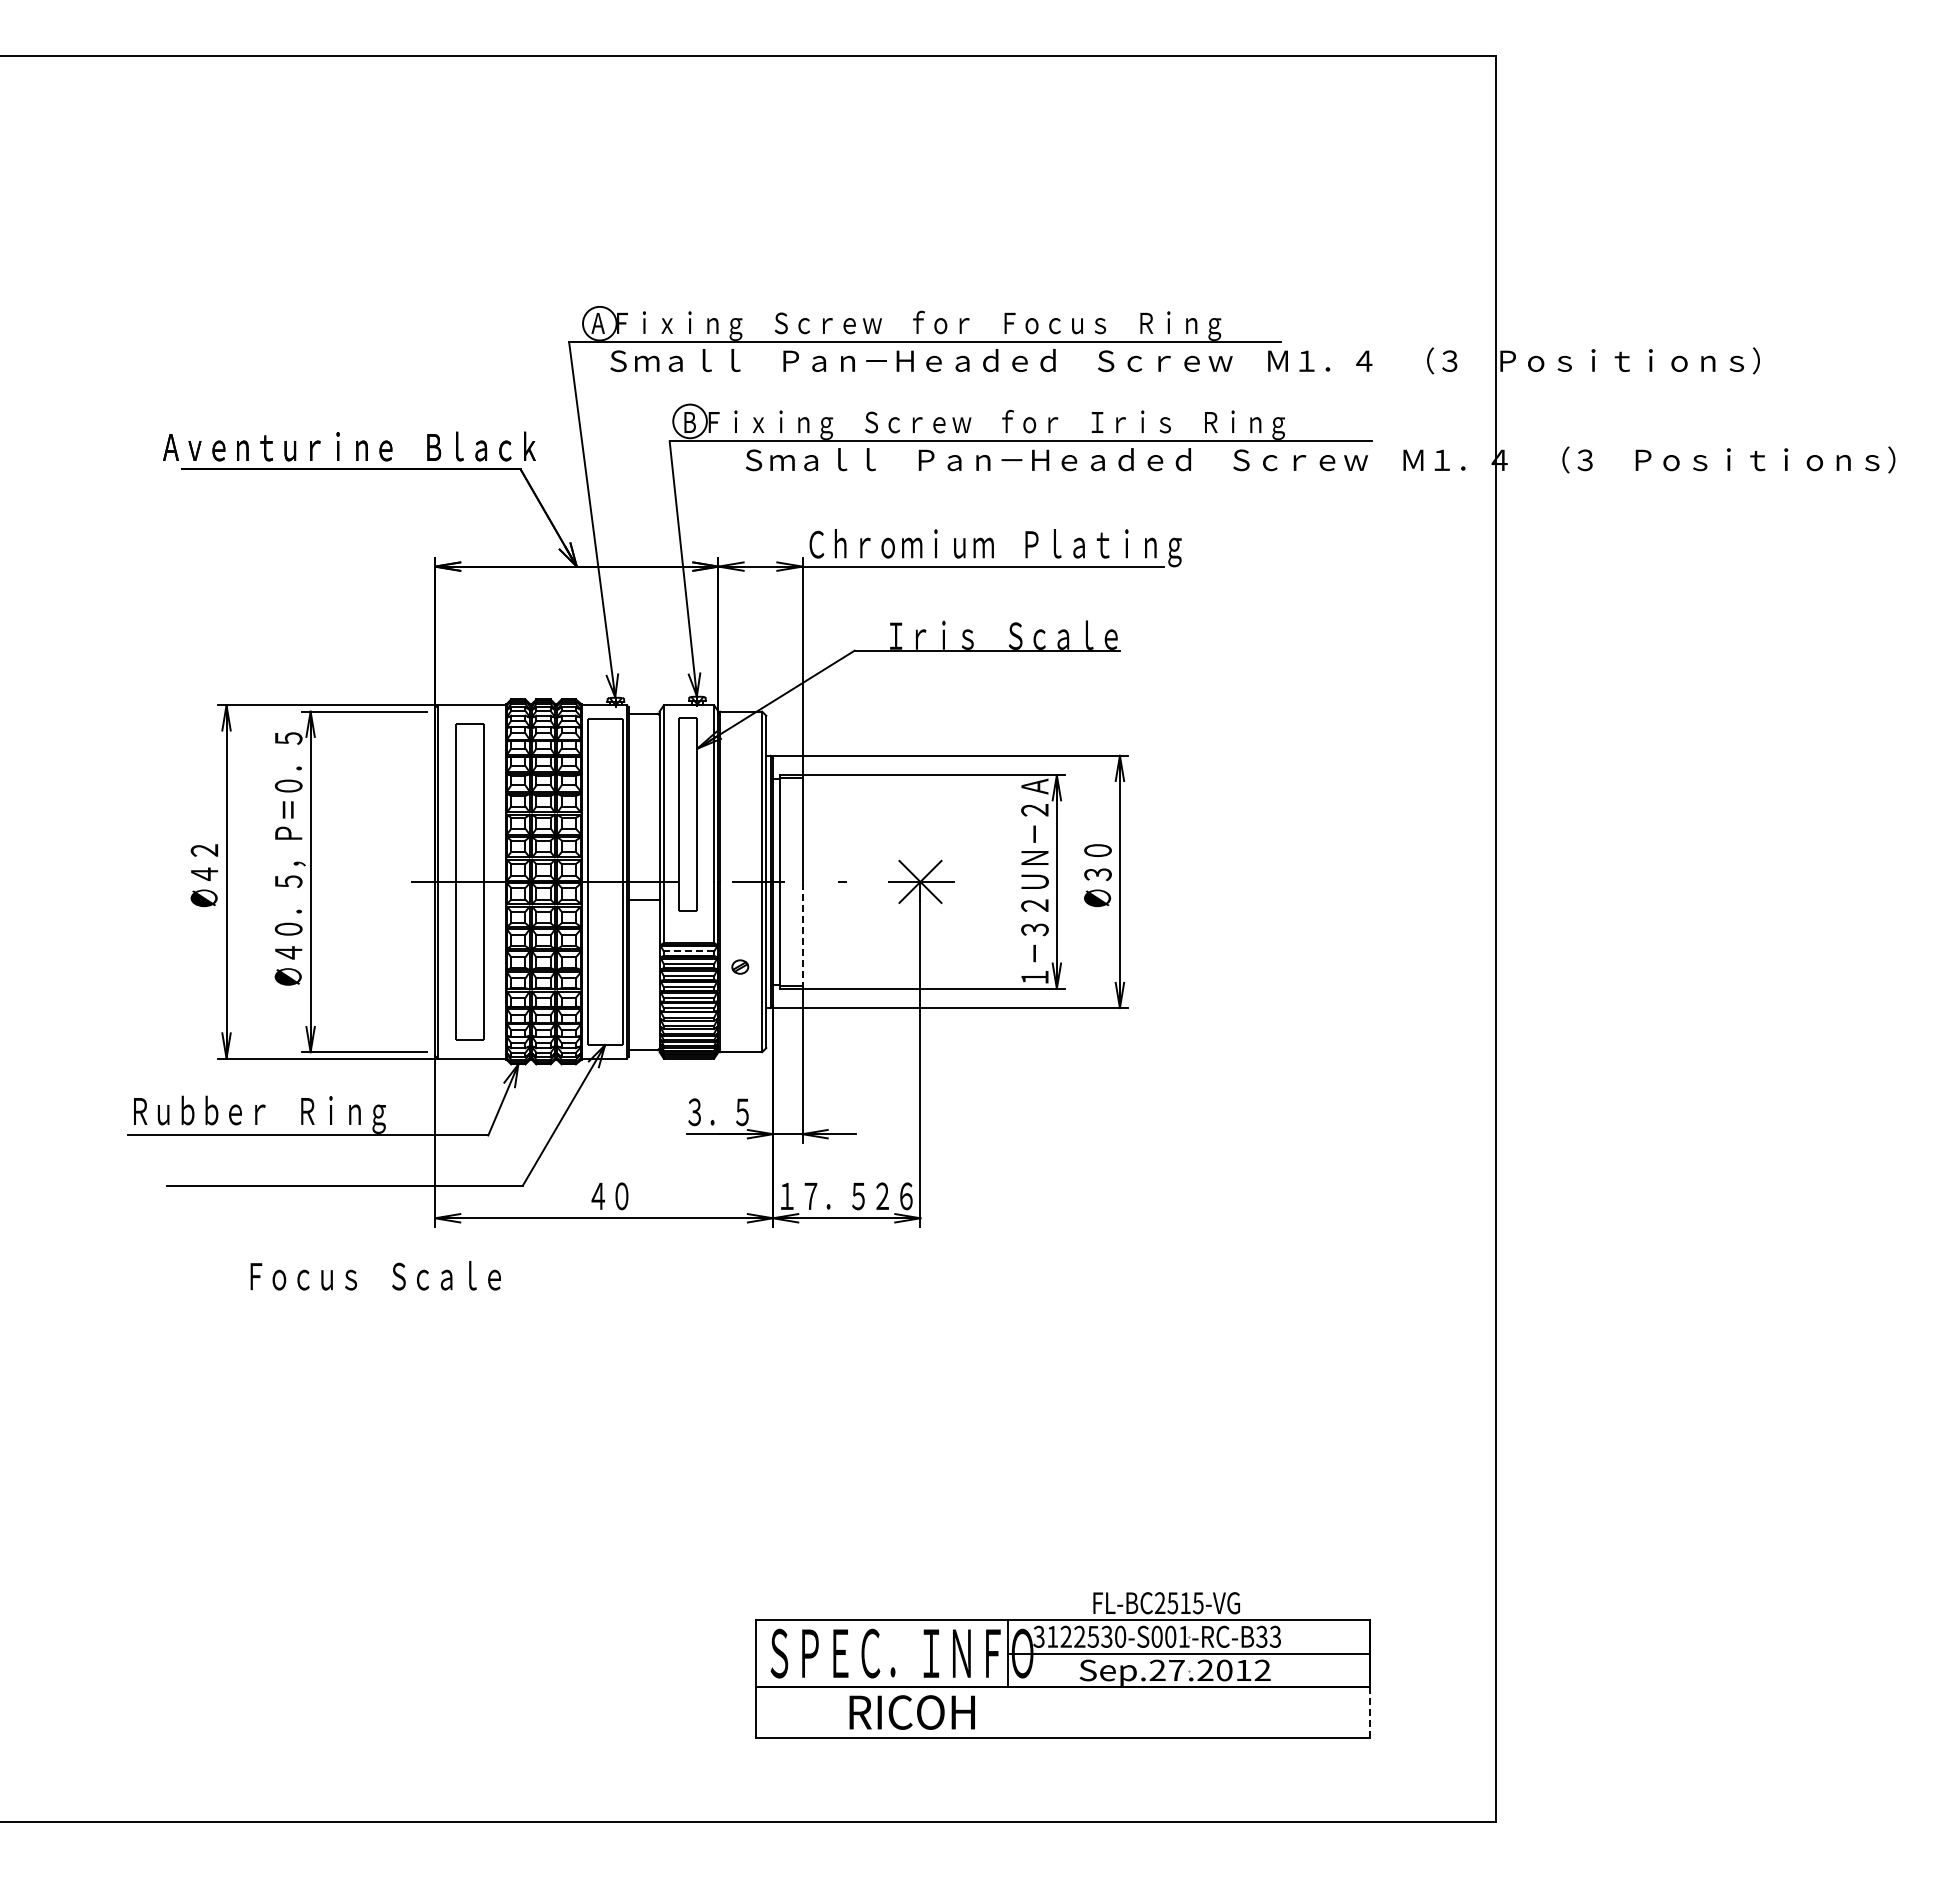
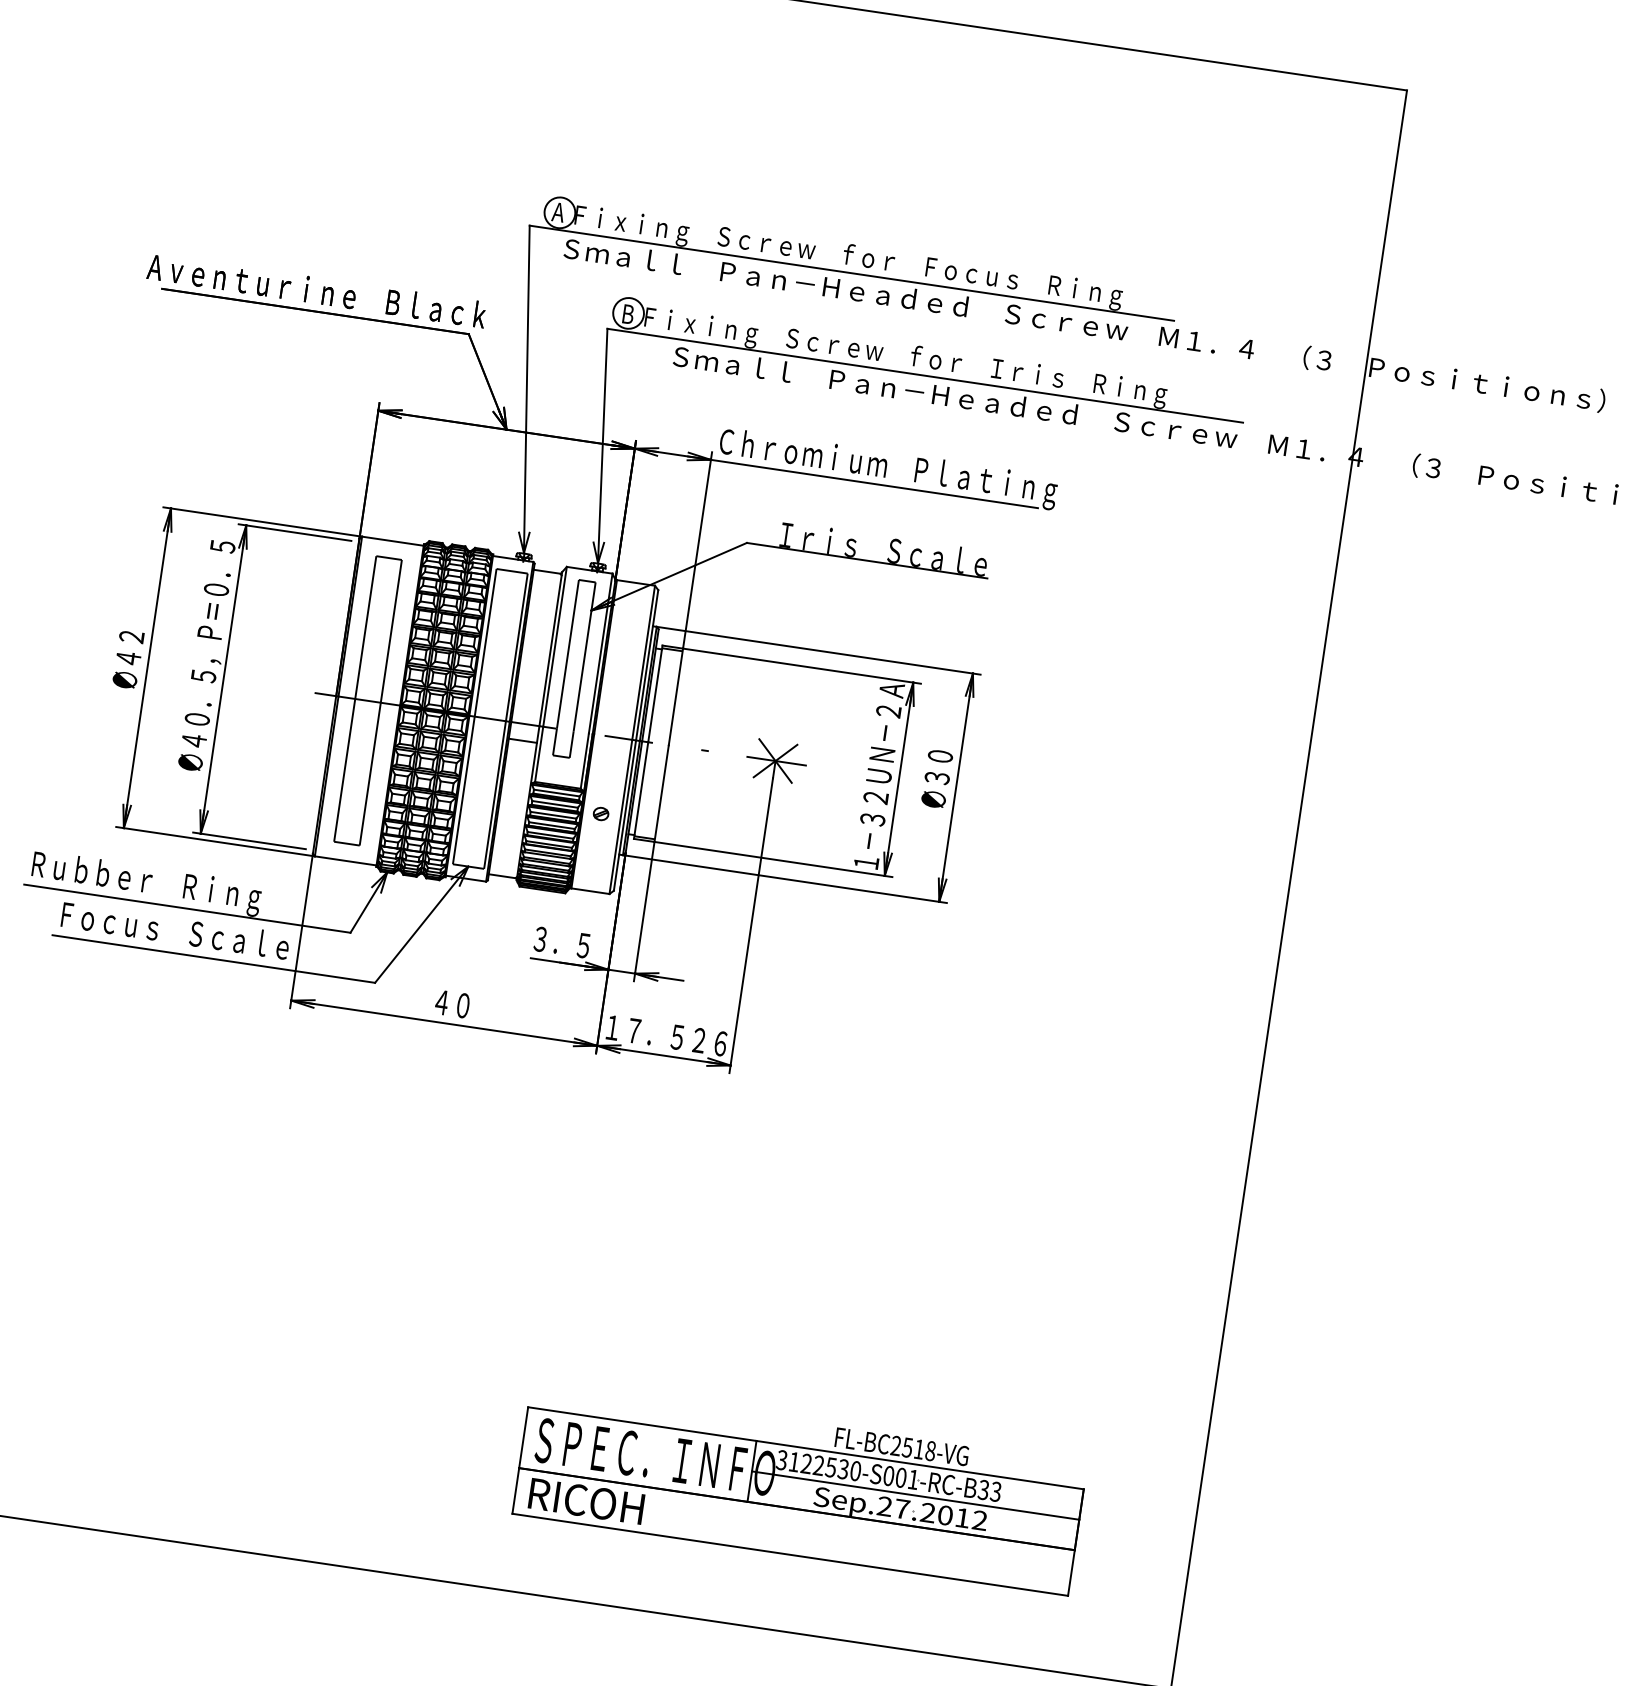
line: (802, 934) -> (661, 792), dashed -> solid
line: (688, 951) -> (556, 793), dashed -> solid
text: (375, 1275) -> (175, 930), moved
text: (1197, 1603) -> (929, 1451), FL-BC2515-VG -> FL-BC2518-VG
text: (911, 1712) -> (585, 1501), moved
line: (1369, 1713) -> (1070, 1573), dashed -> solid

